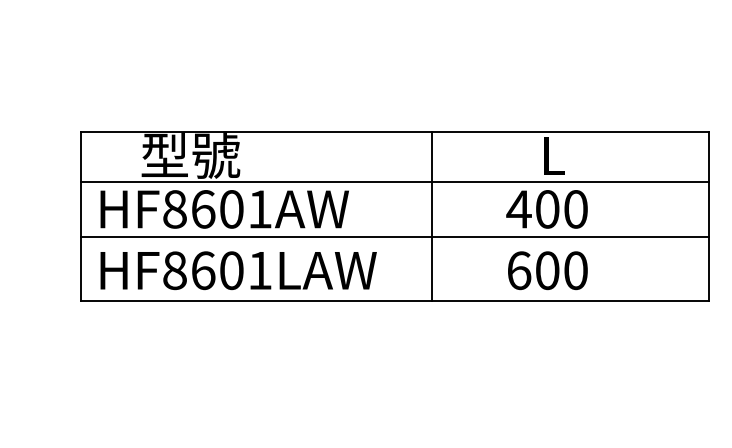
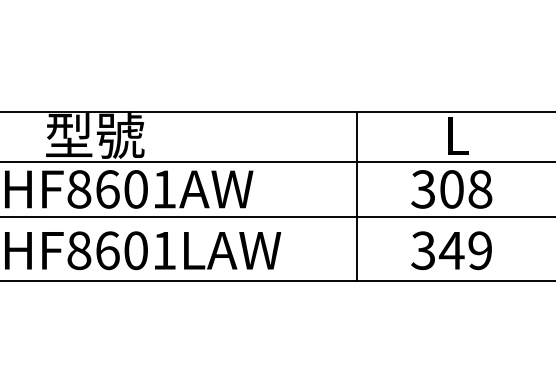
text: (546, 209) -> (450, 189), 400 -> 308
line: (431, 215) -> (356, 195), moved
text: (547, 270) -> (451, 250), 600 -> 349

